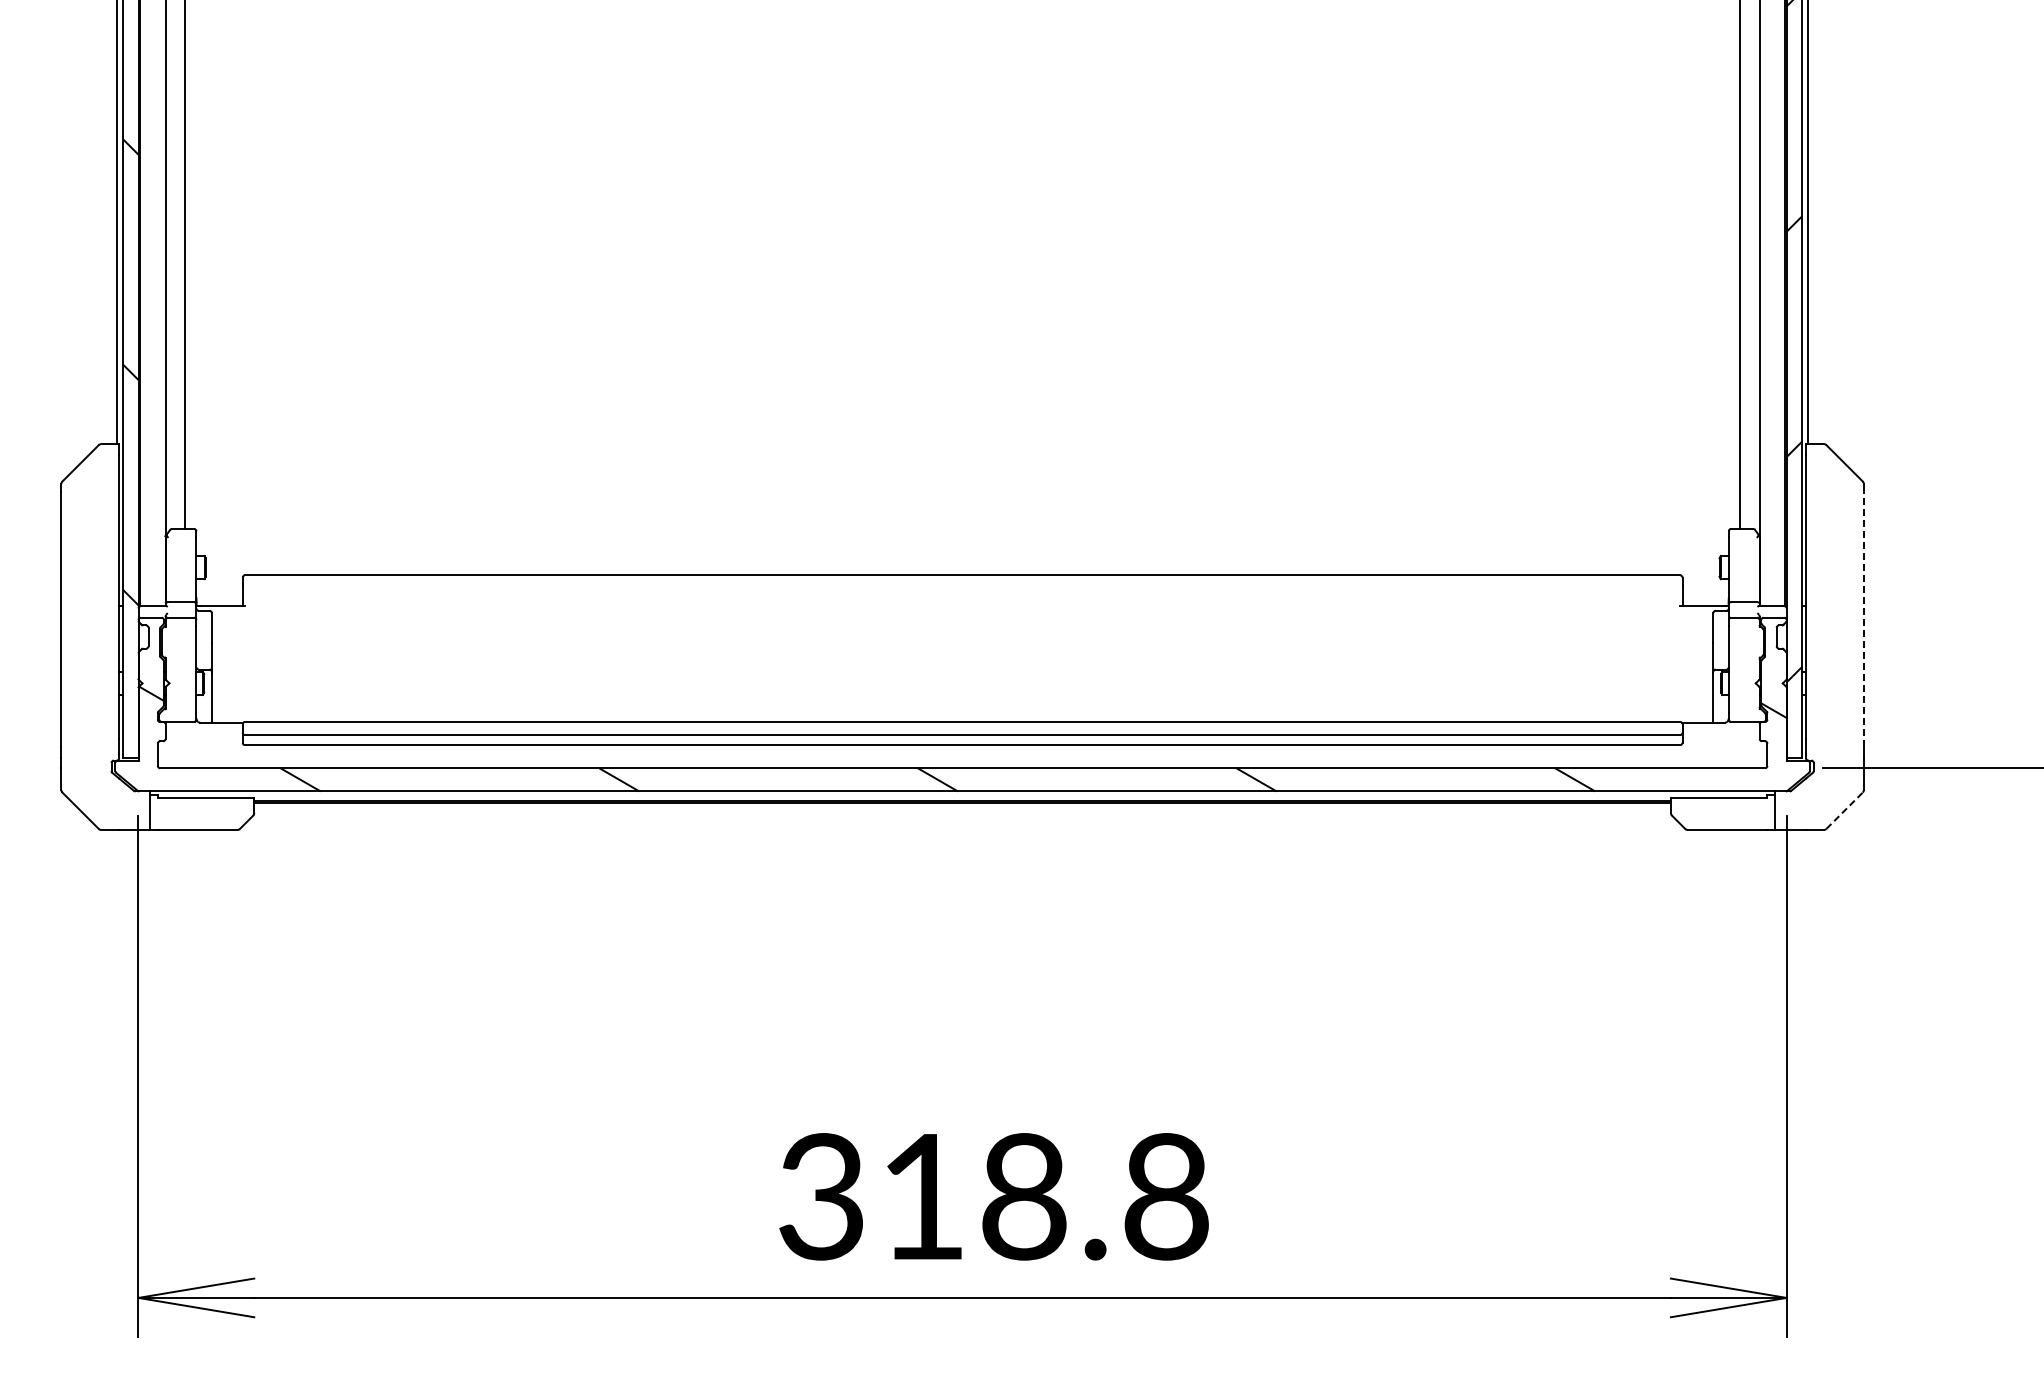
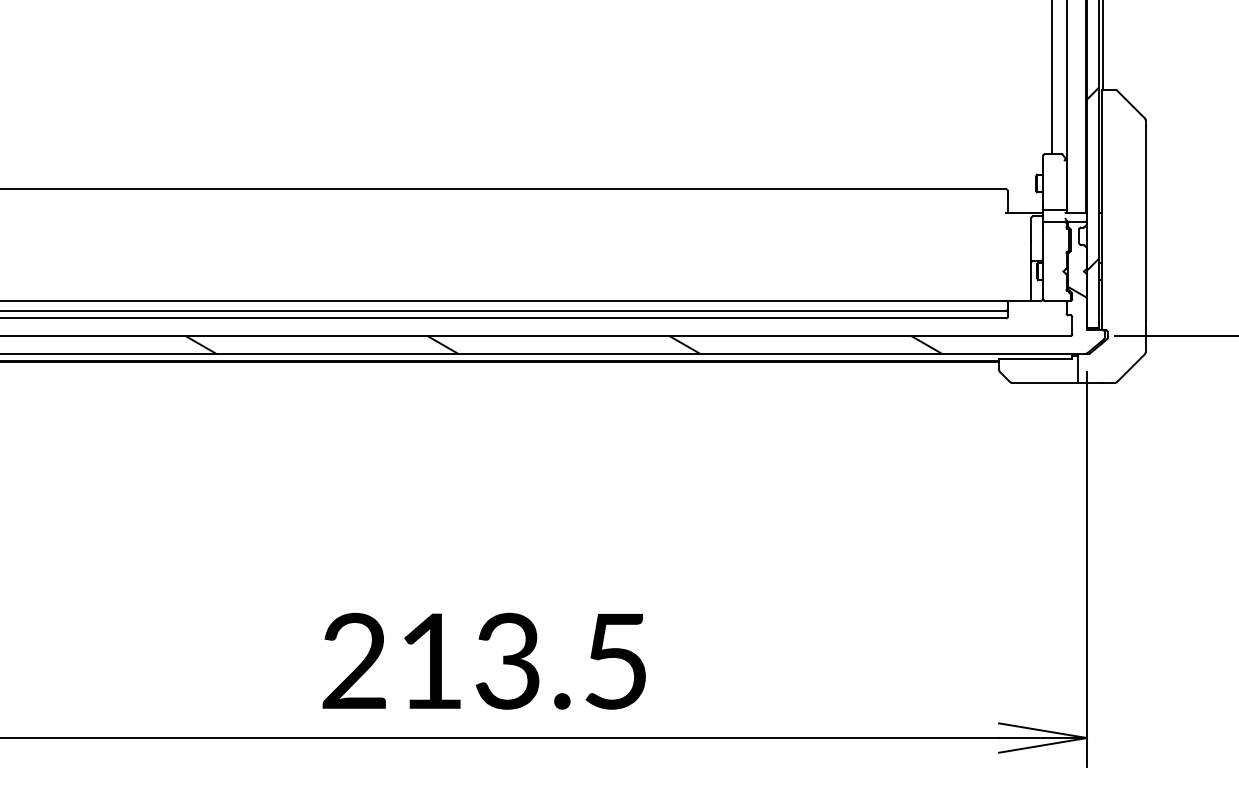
line: (1863, 618) -> (1145, 222), dashed -> solid
line: (1844, 810) -> (1130, 367), dashed -> solid
text: (993, 1196) -> (484, 661), 318.8 -> 213.5

